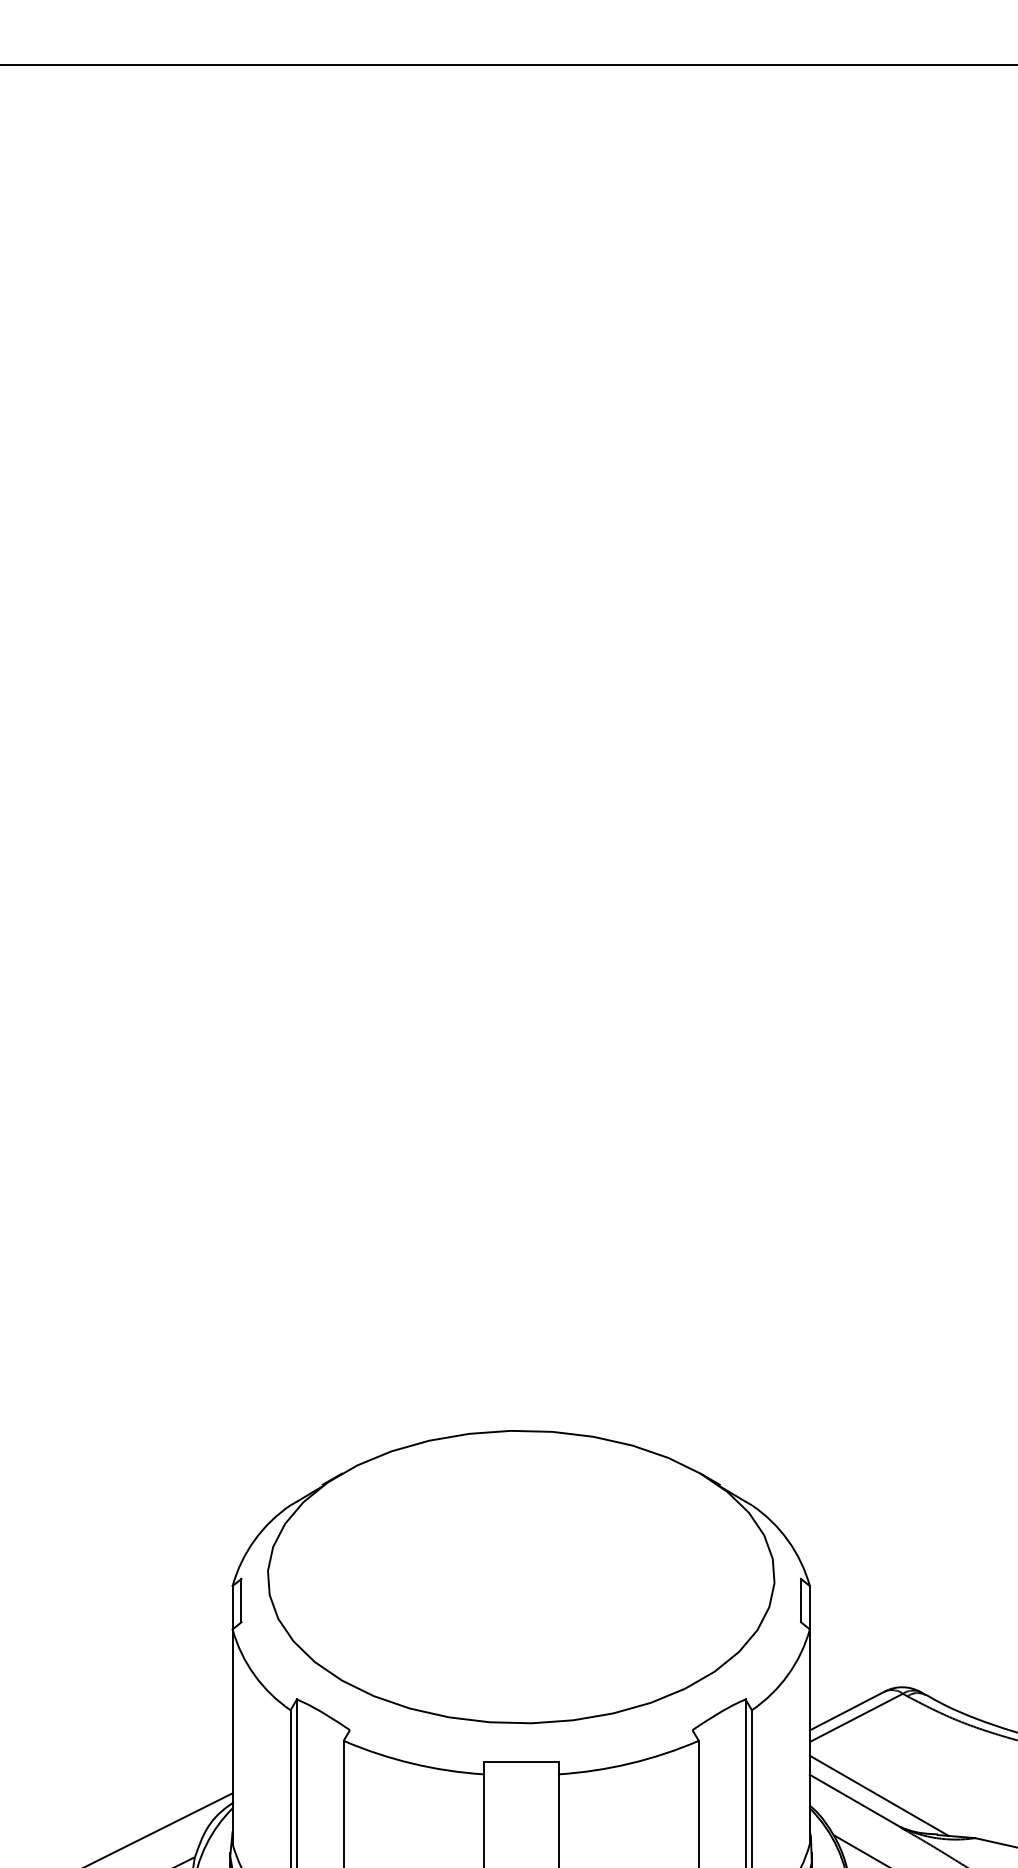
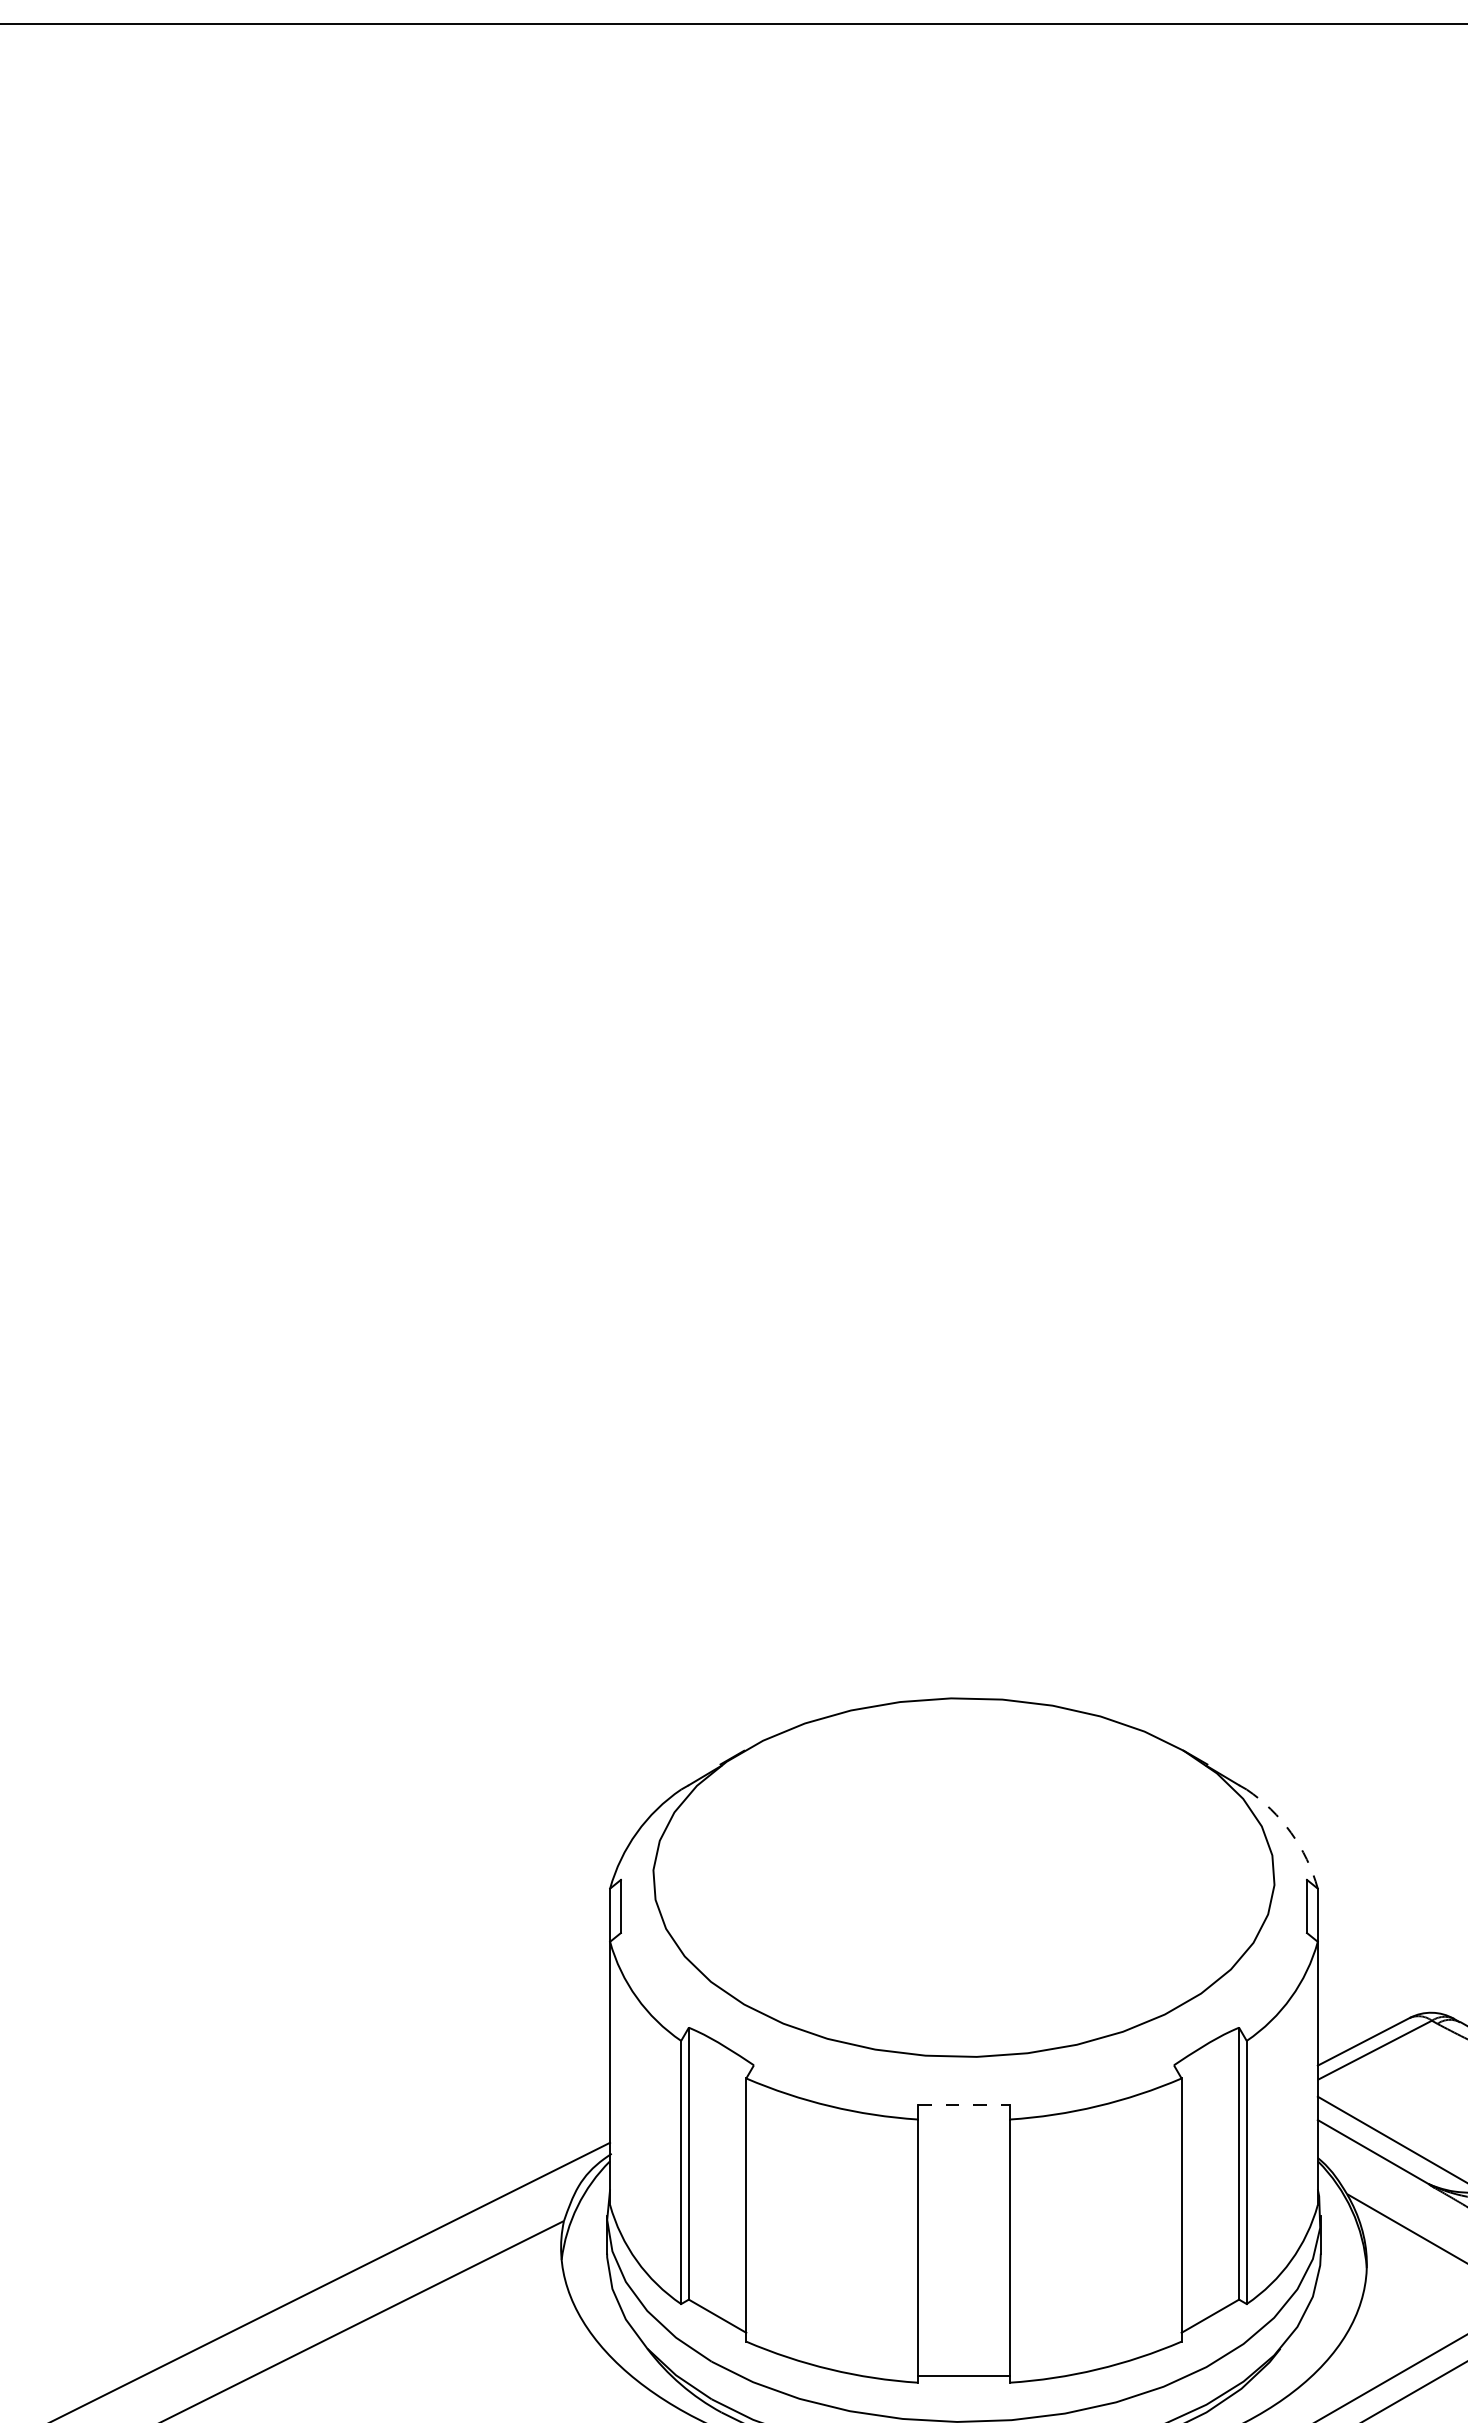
arc: (788, 1540) -> (1291, 1832), solid -> dashed
line: (521, 1762) -> (964, 2104), solid -> dashed

